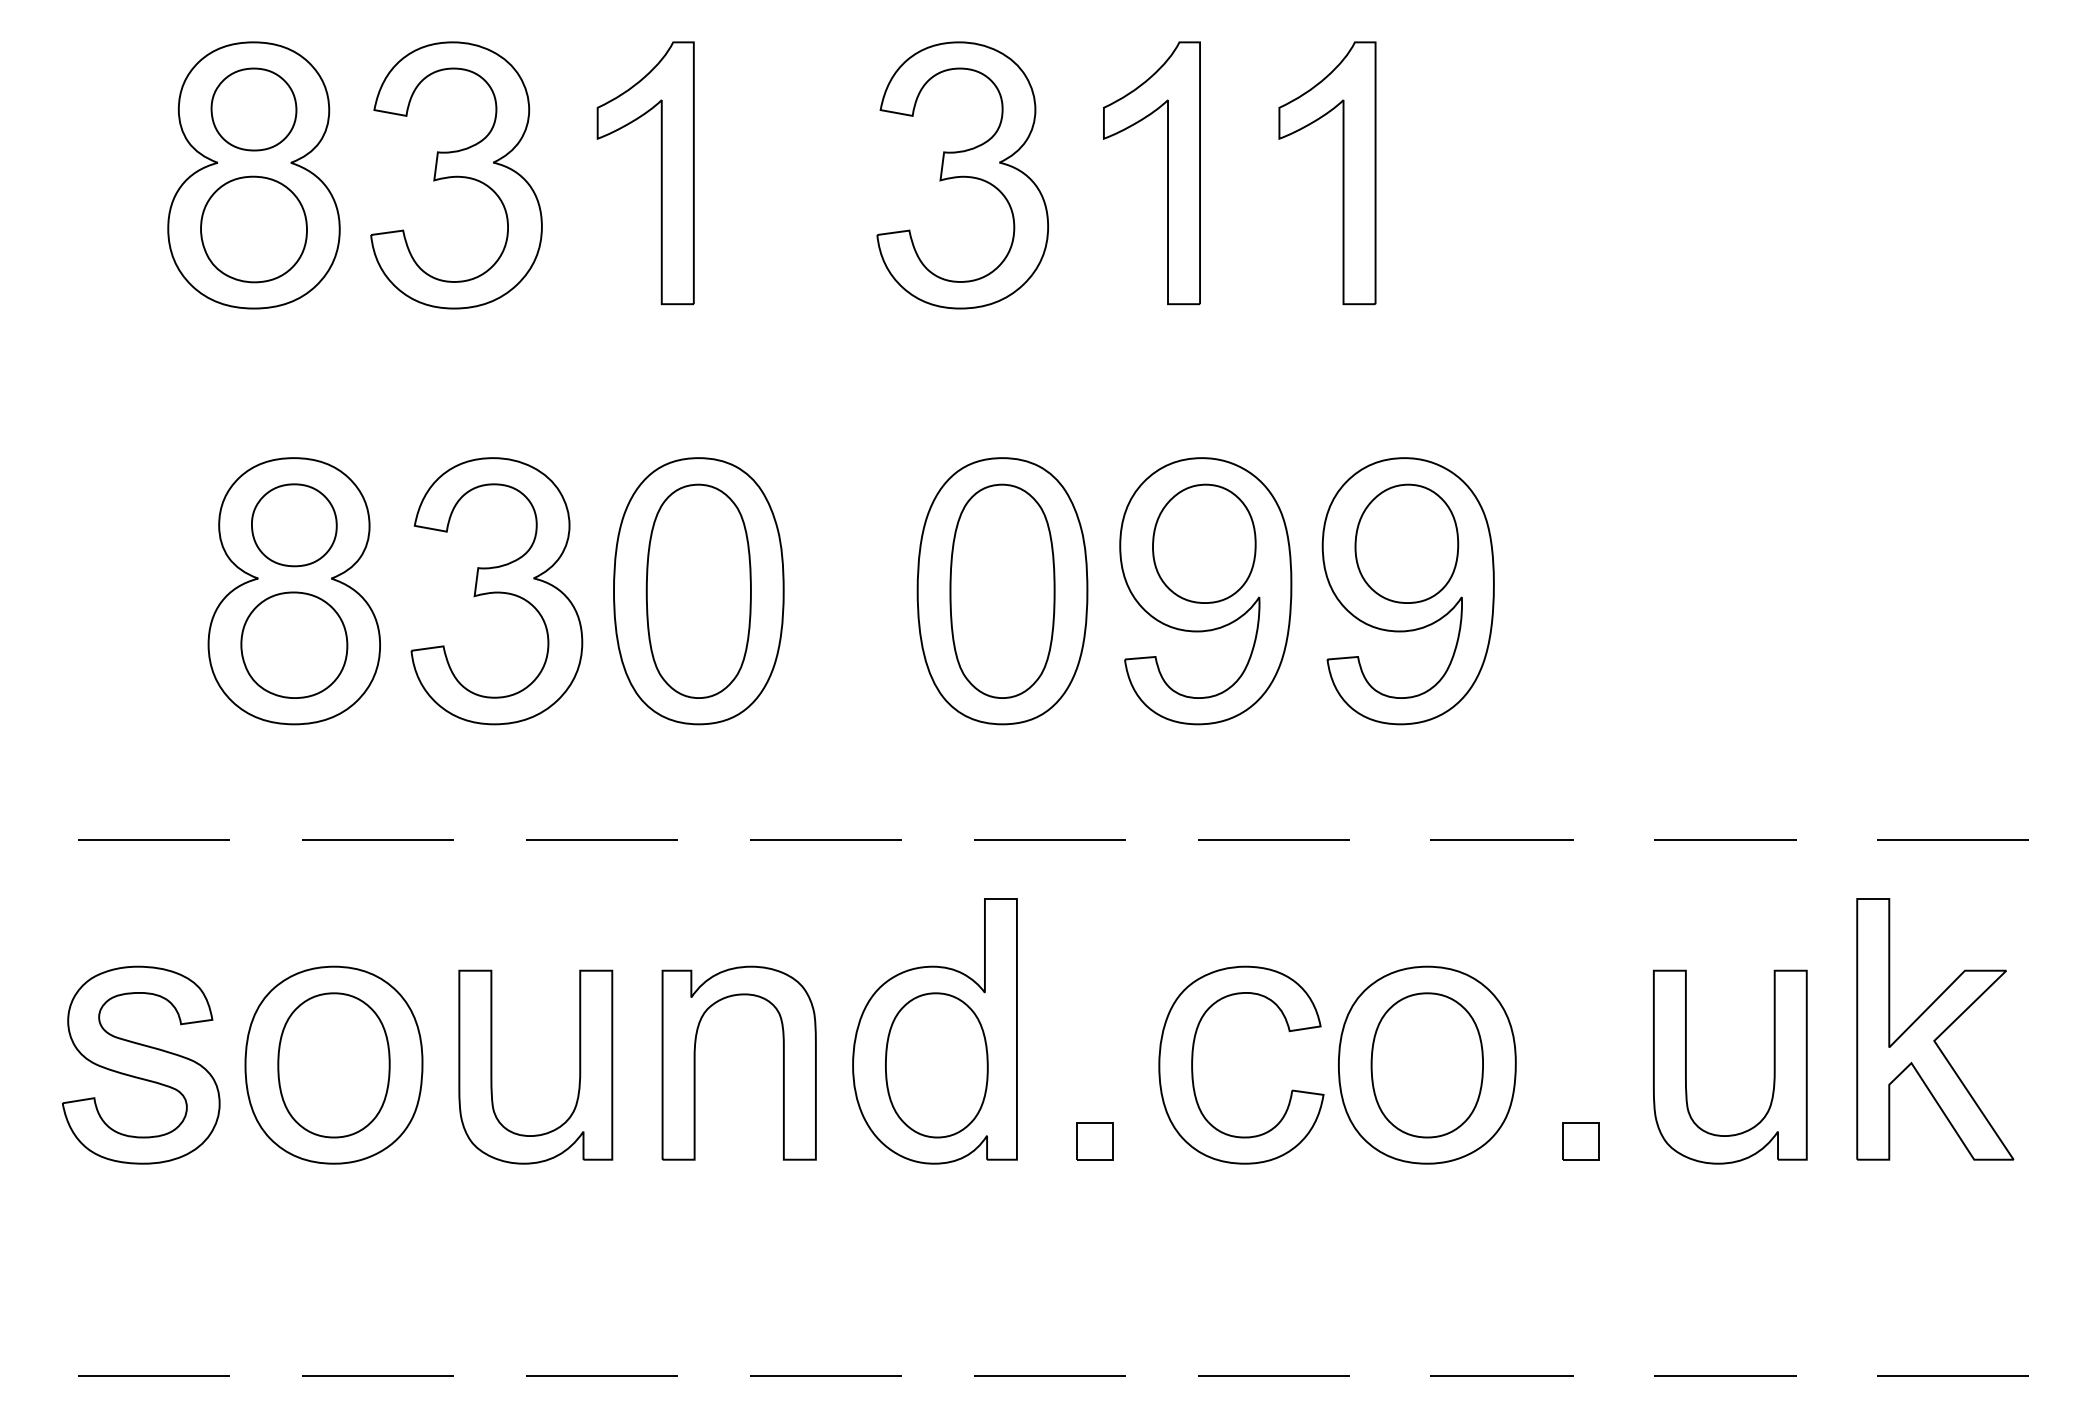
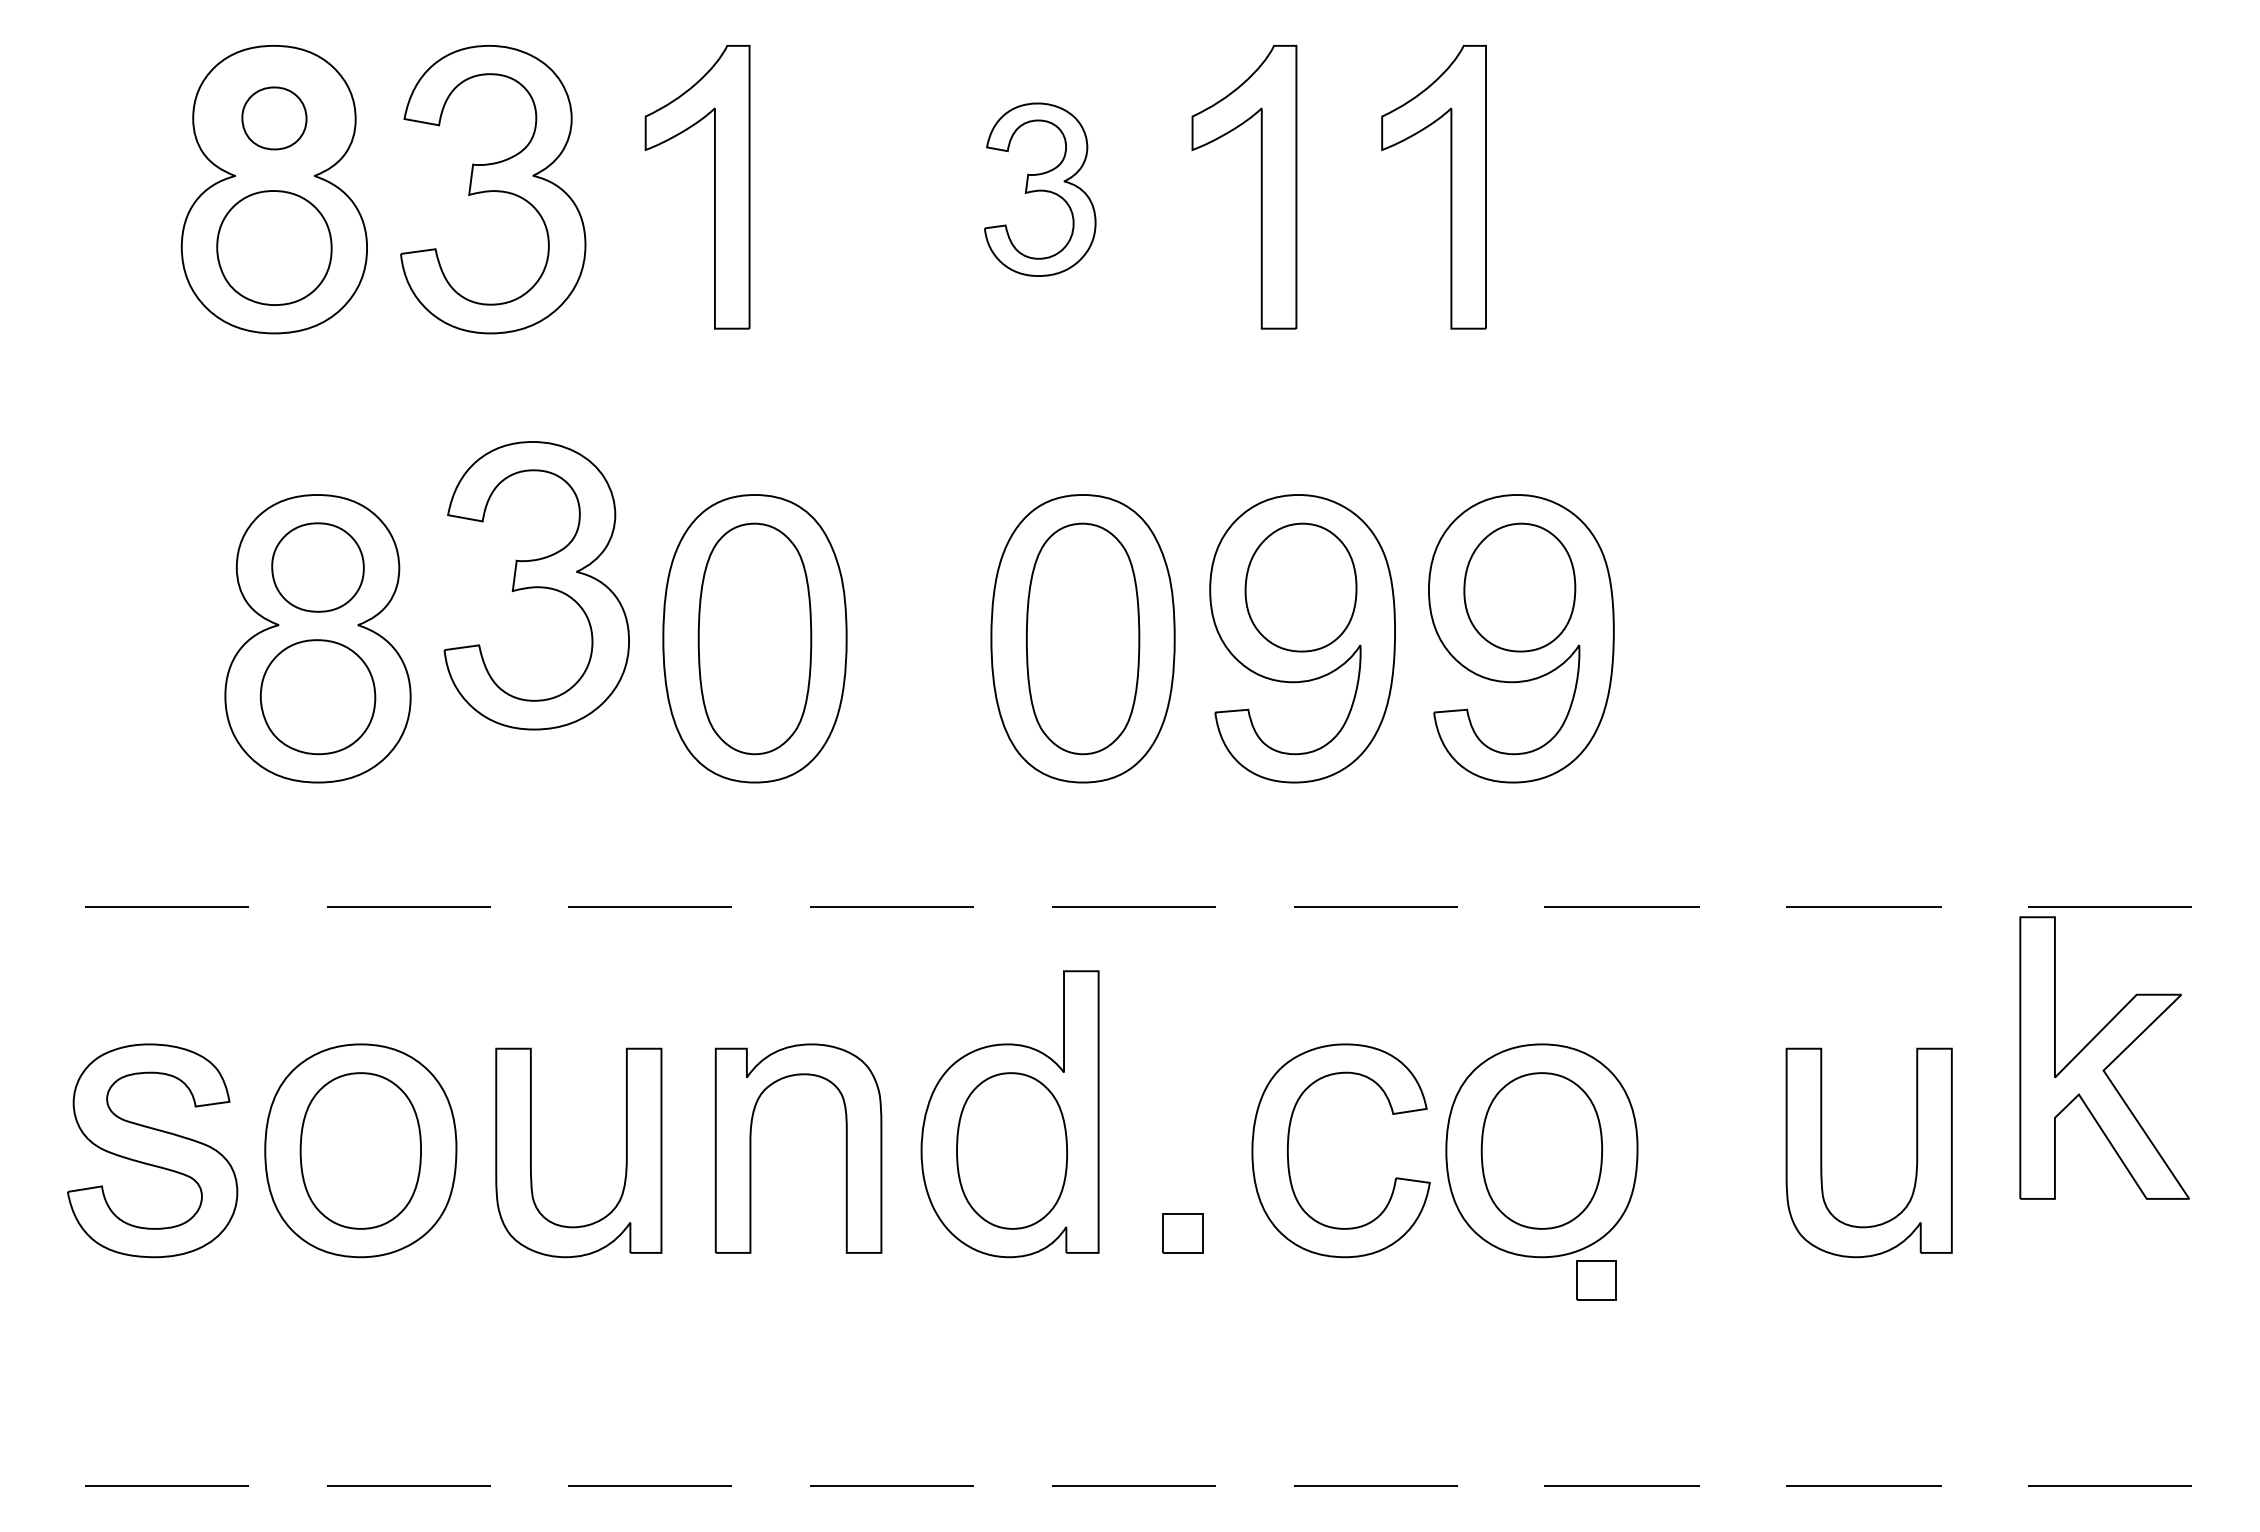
part: (254, 109) -> (274, 118), size x0.7
part: (963, 175) -> (1040, 189), size x0.6
part: (496, 590) -> (536, 585), moved
part: (1935, 1028) -> (2104, 1057), moved
part: (1580, 1141) -> (1596, 1280), moved

